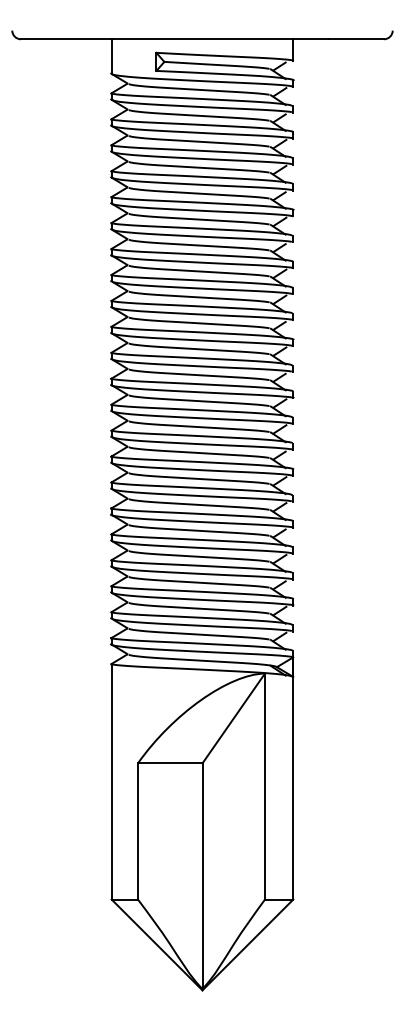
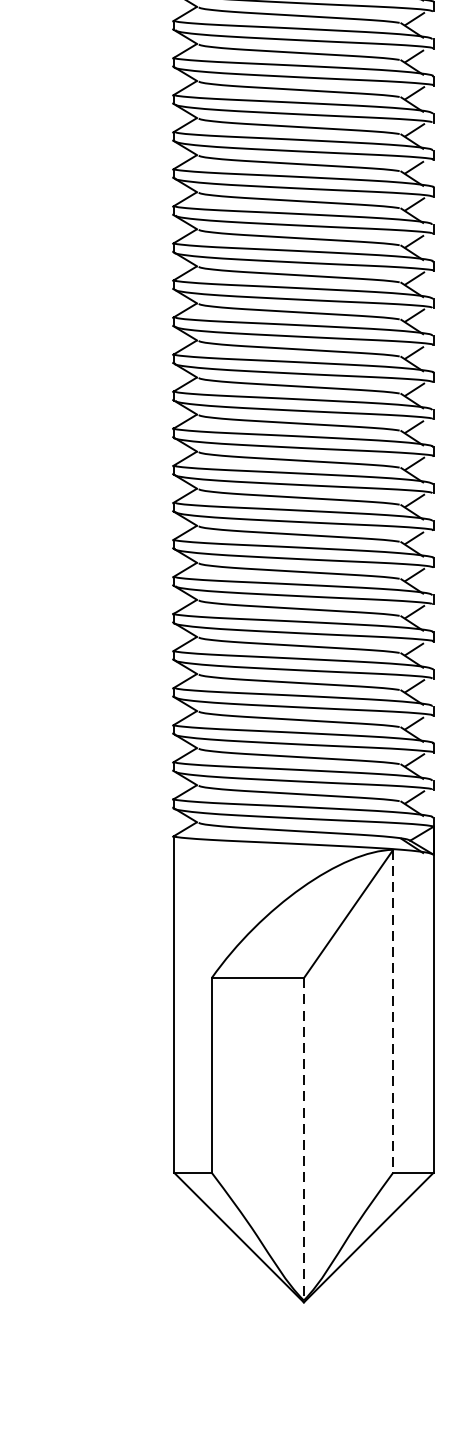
line: (264, 786) -> (392, 1011), solid -> dashed
line: (202, 876) -> (303, 1139), solid -> dashed

